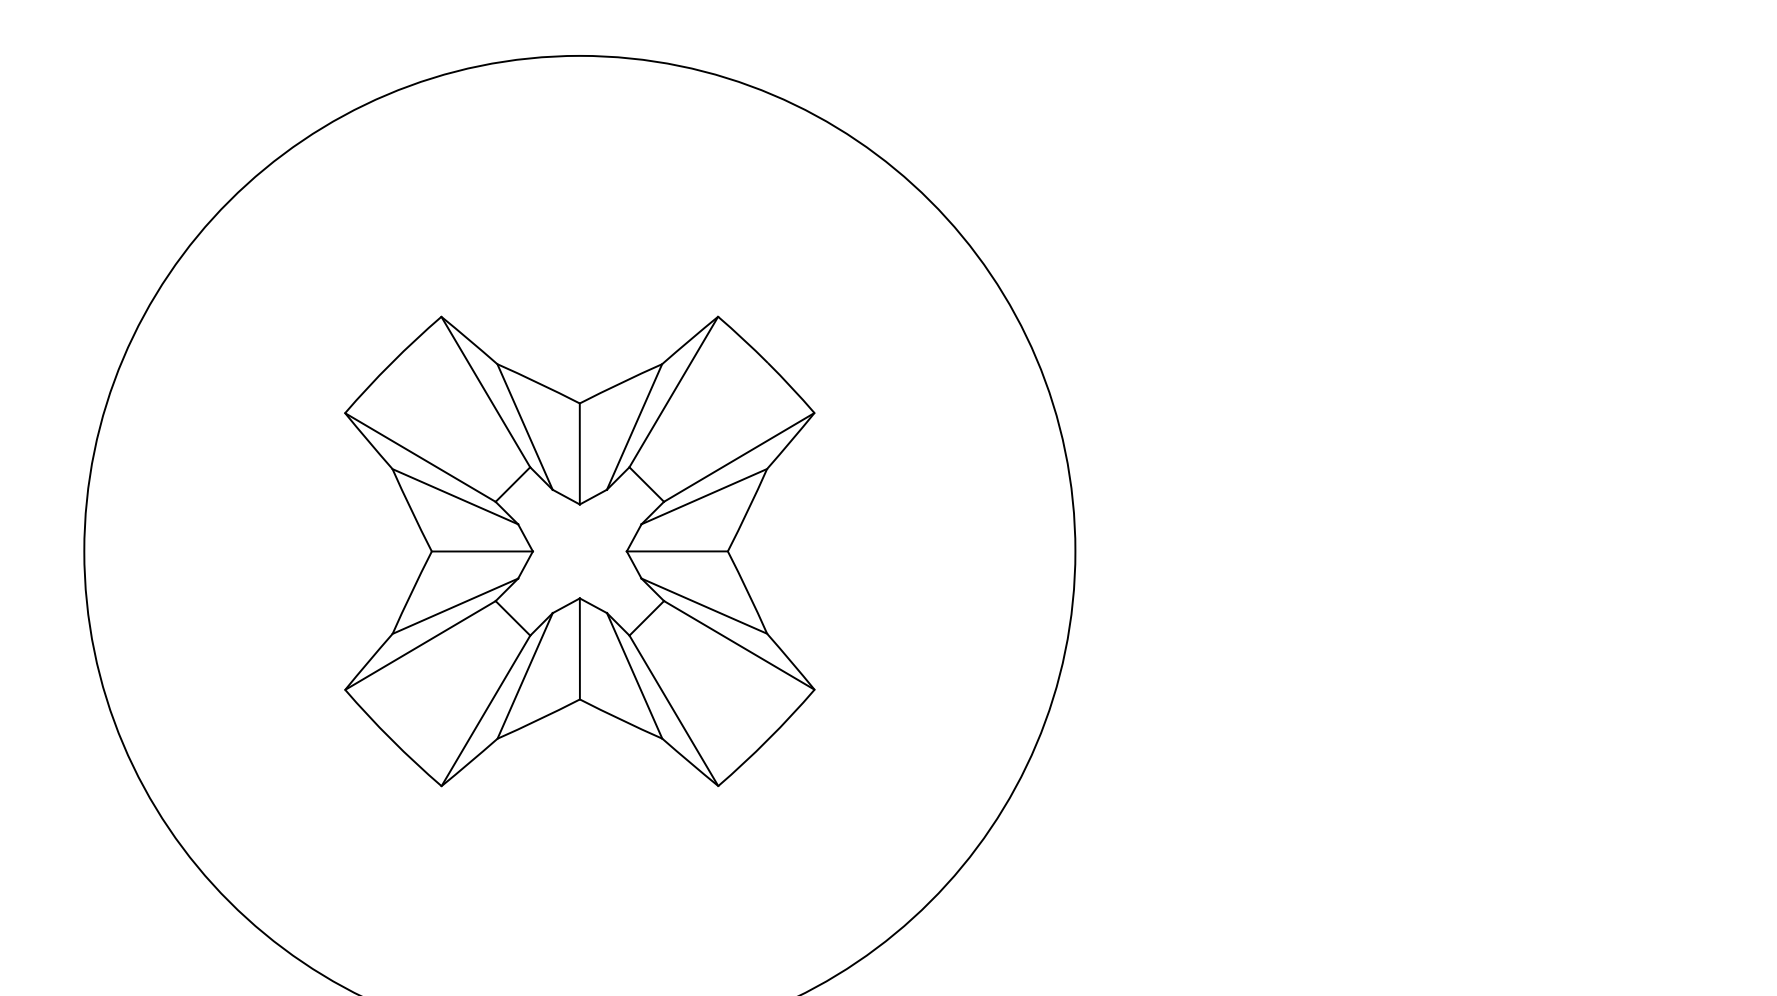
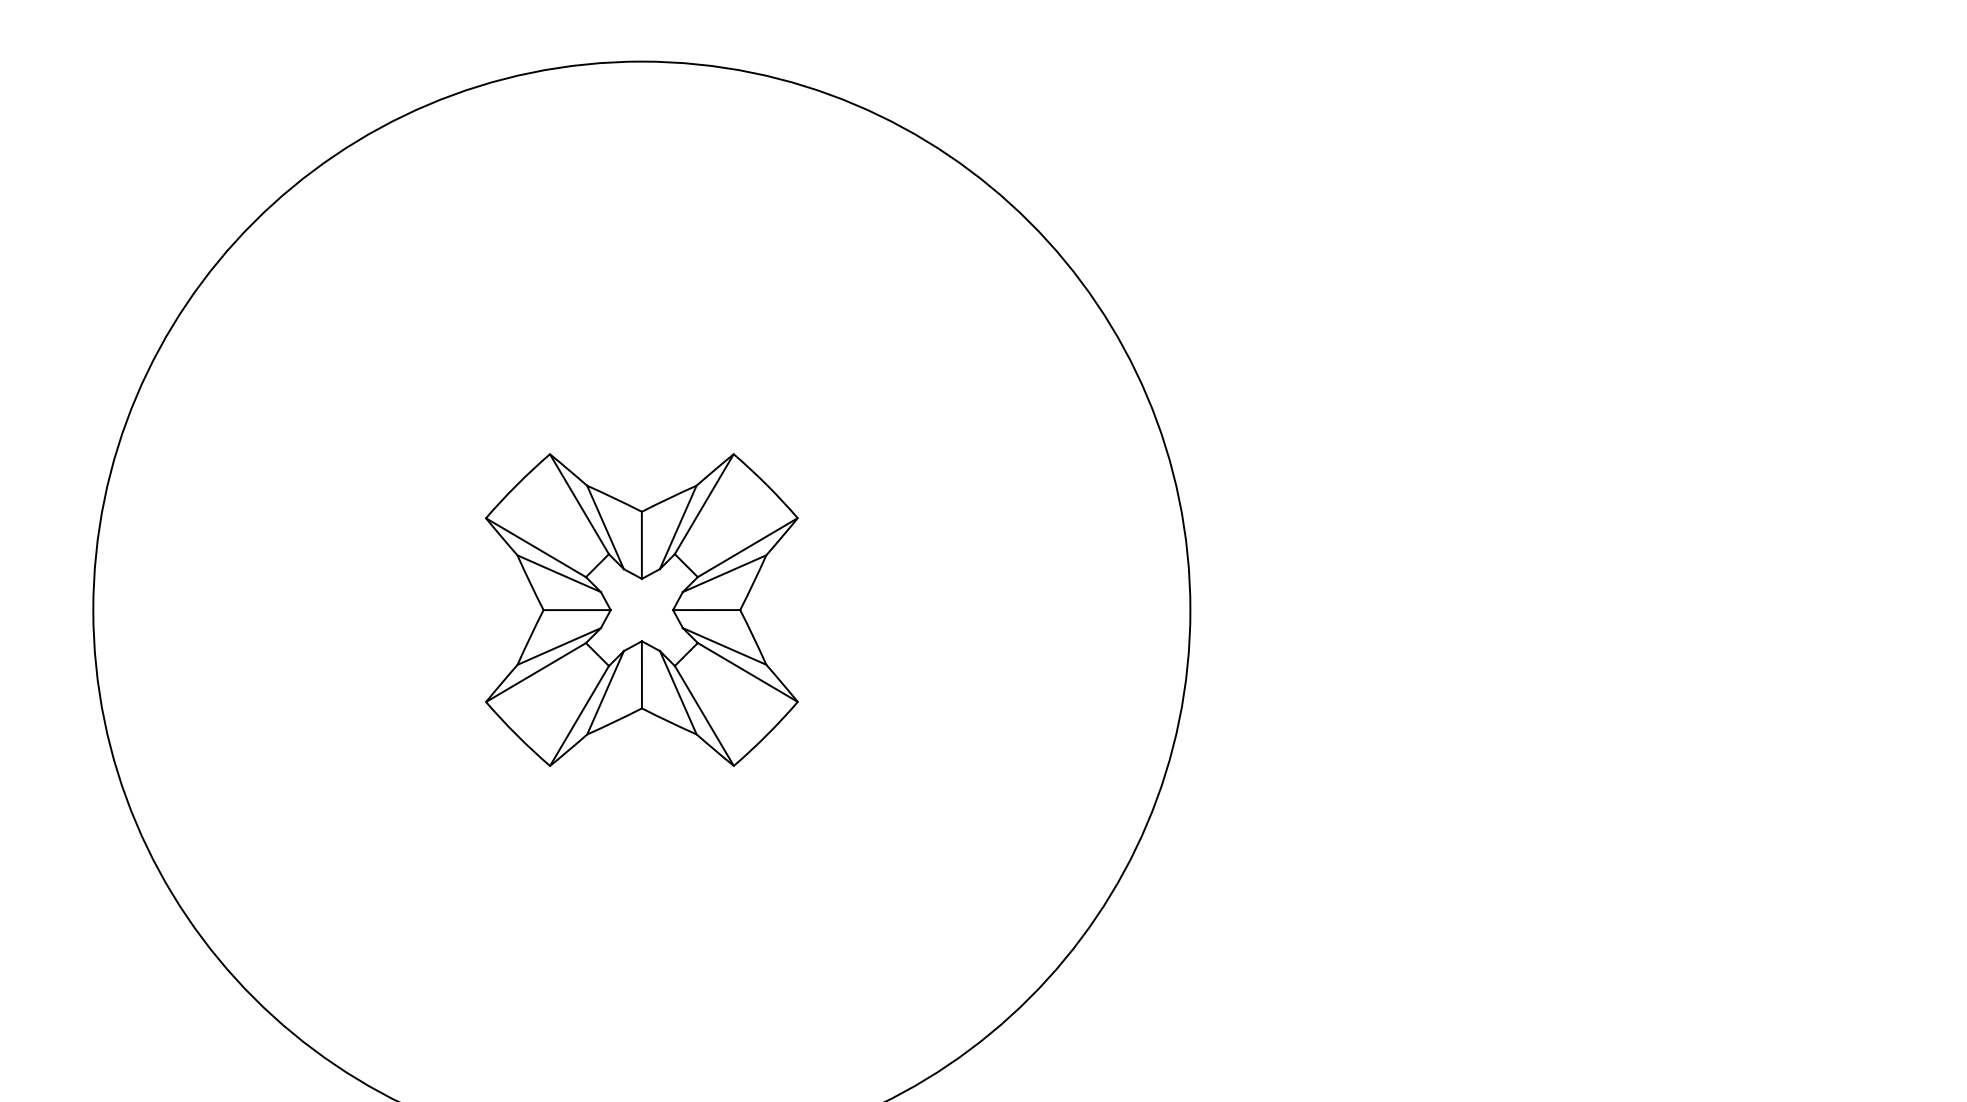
part: (579, 550) -> (641, 609), size x0.6

